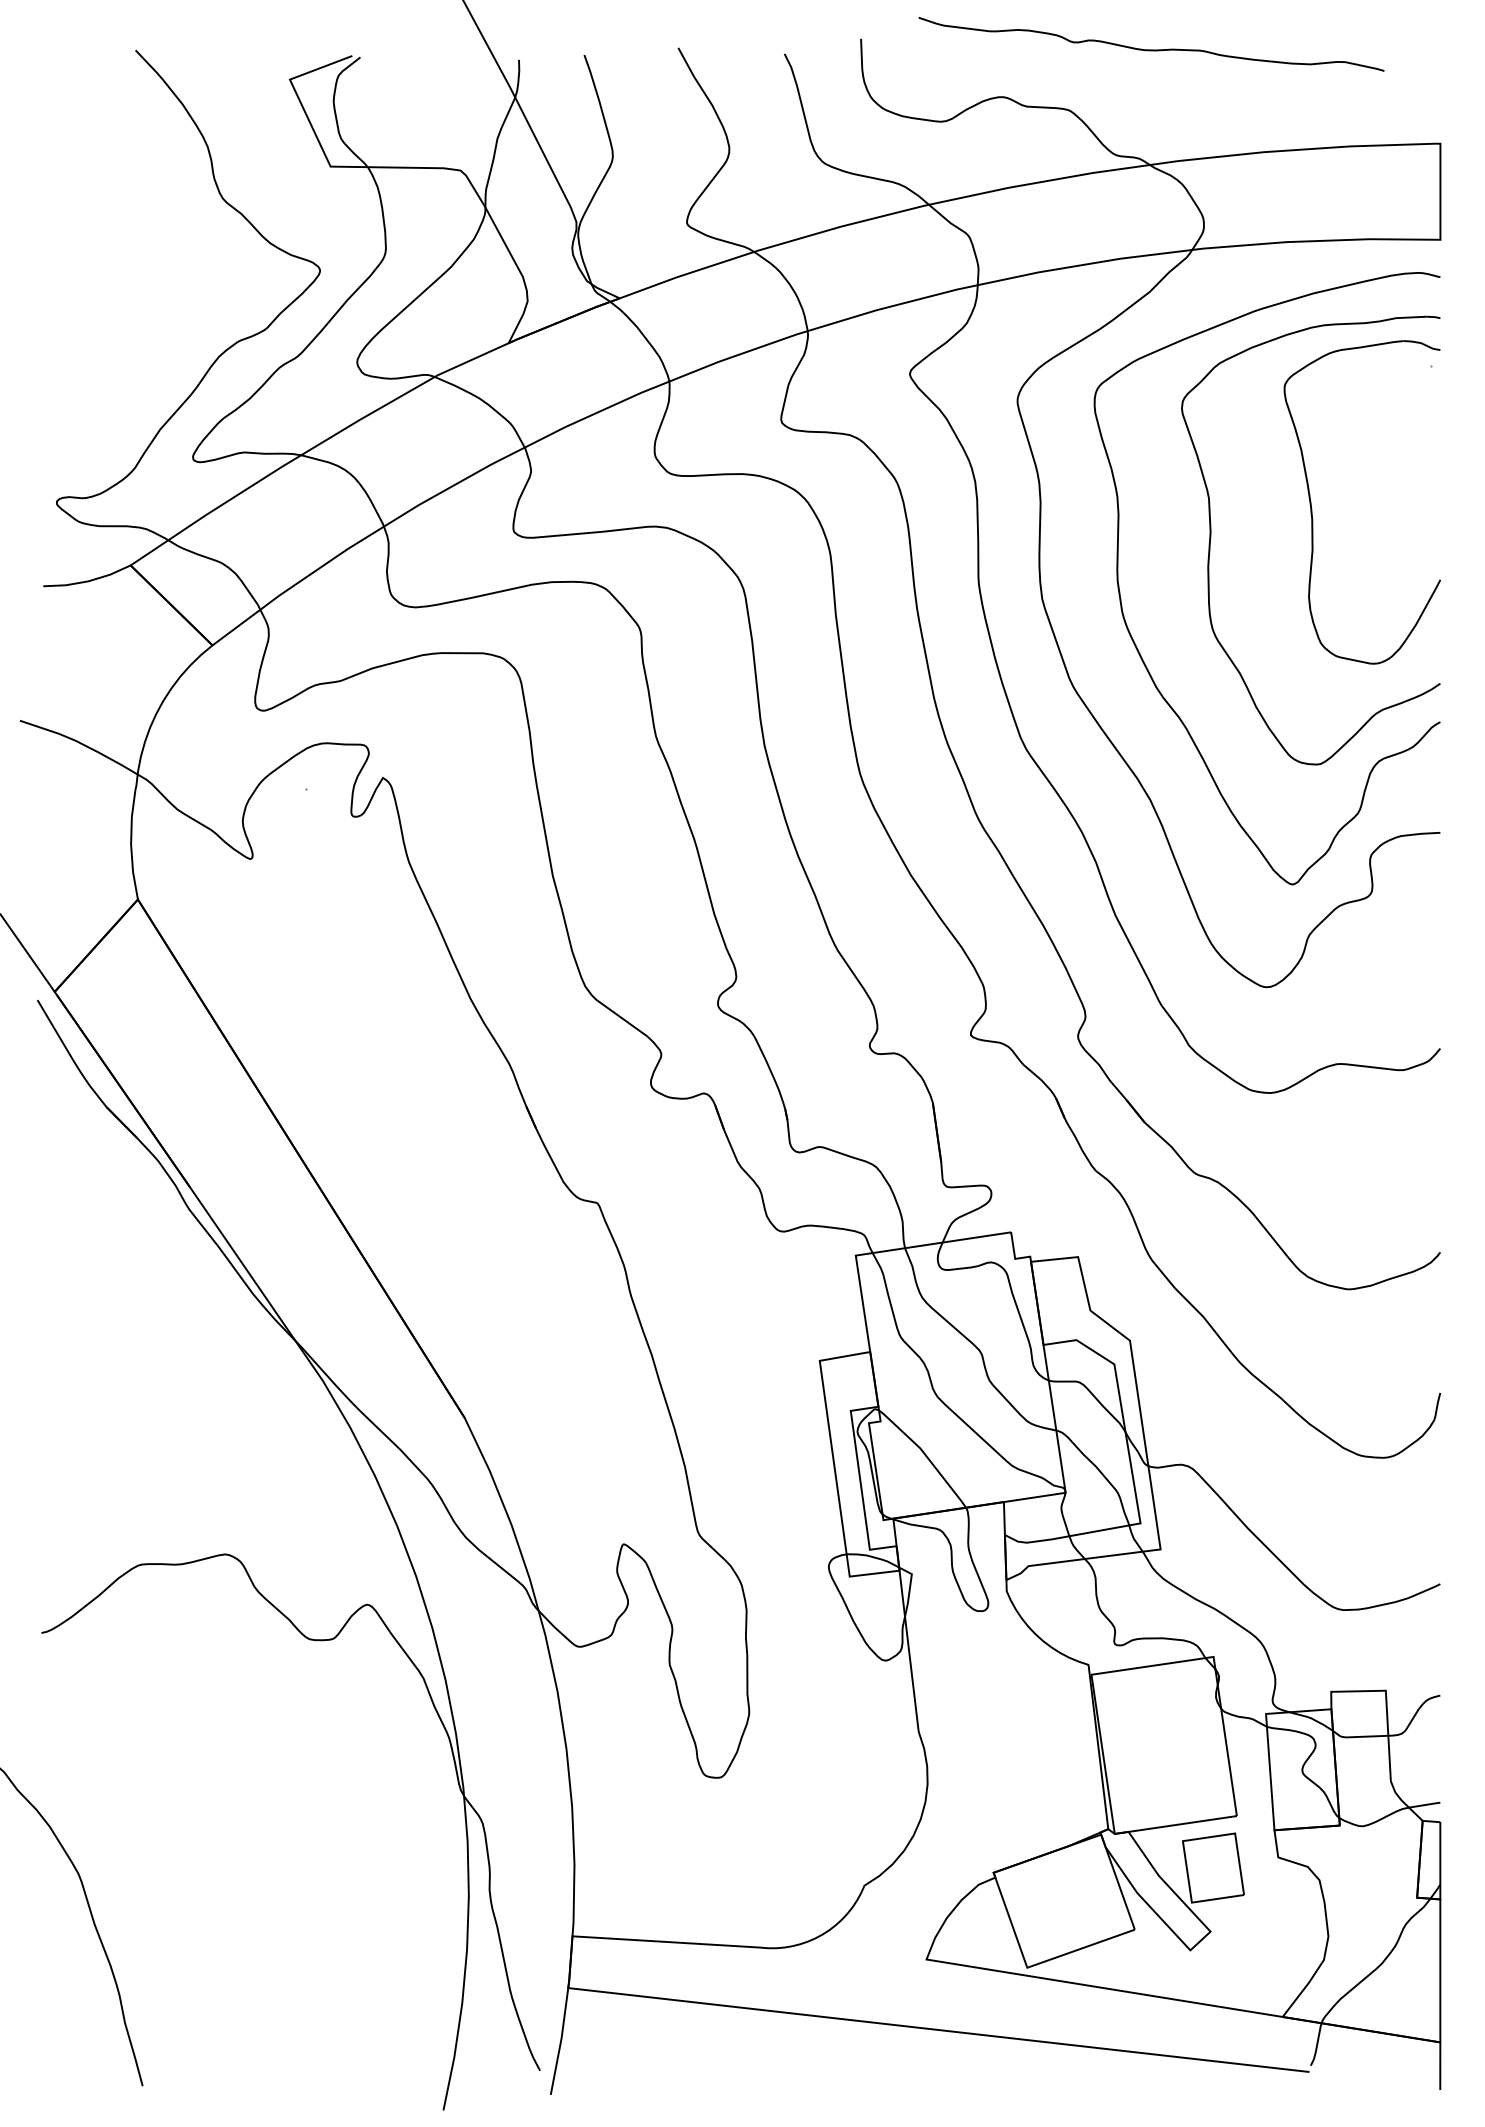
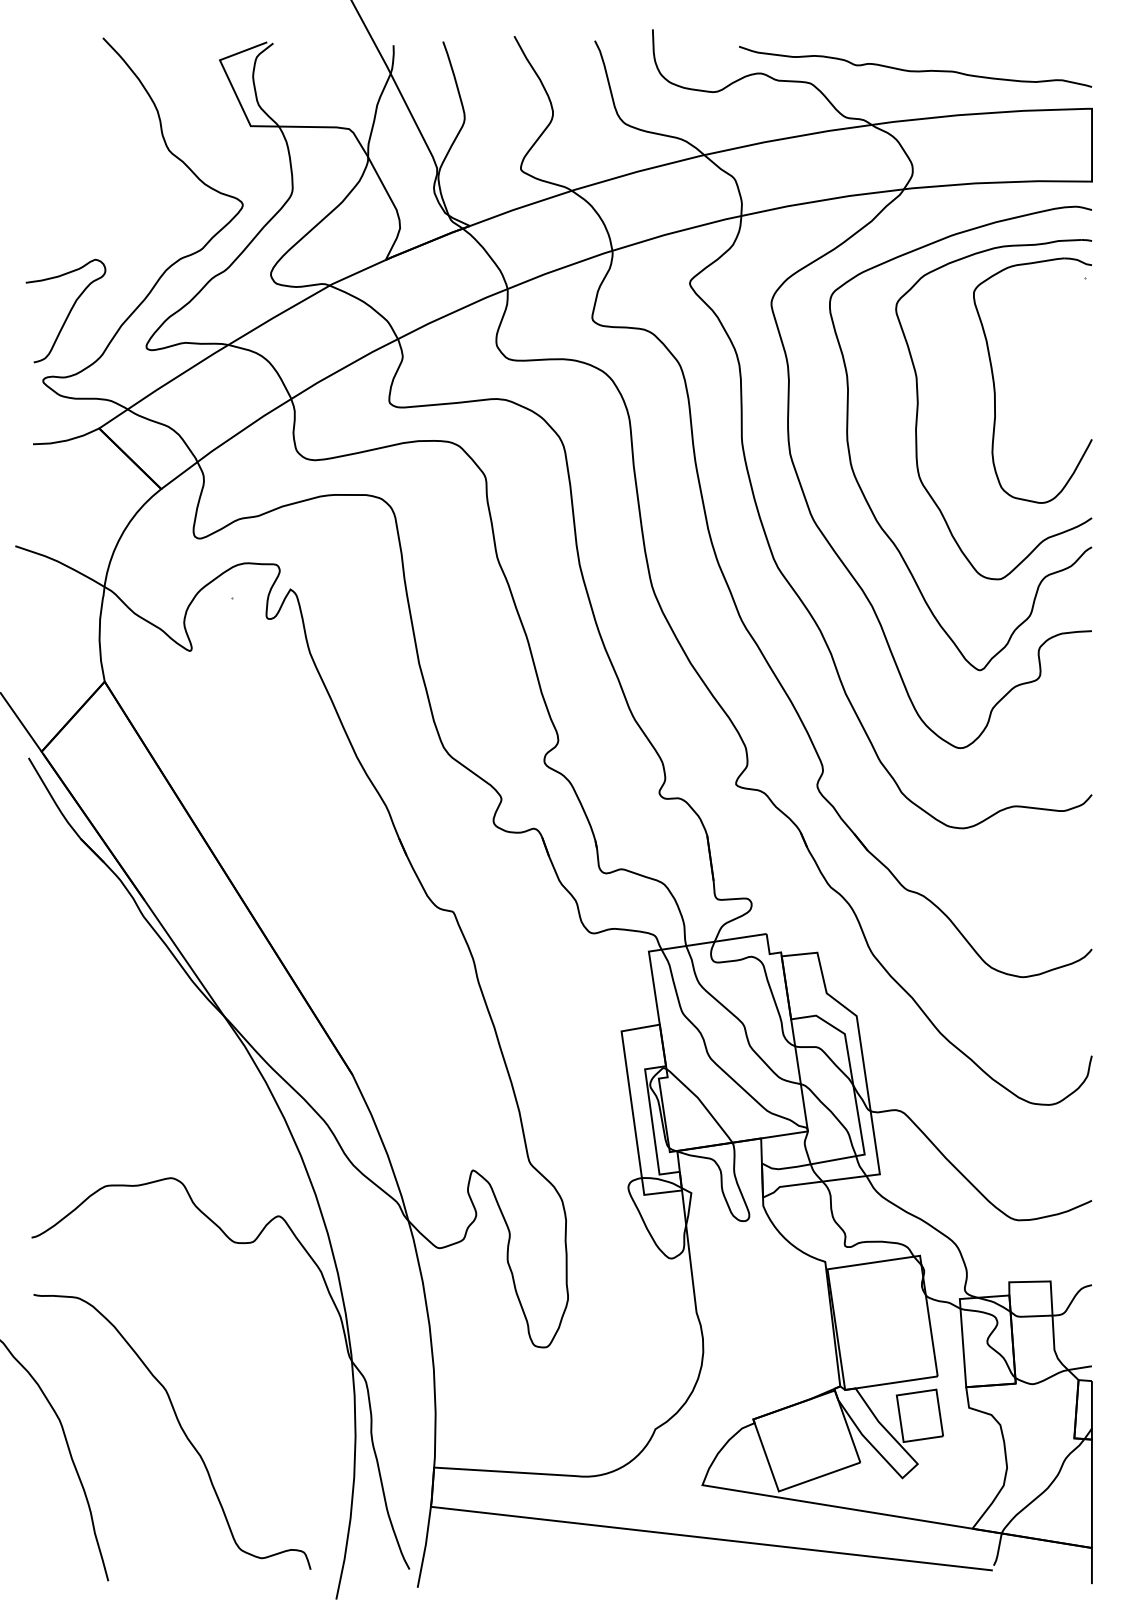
curve: (1151, 49) -> (915, 70), moved
curve: (90, 412) -> (68, 312), added
curve: (238, 1884) -> (180, 1428), added

